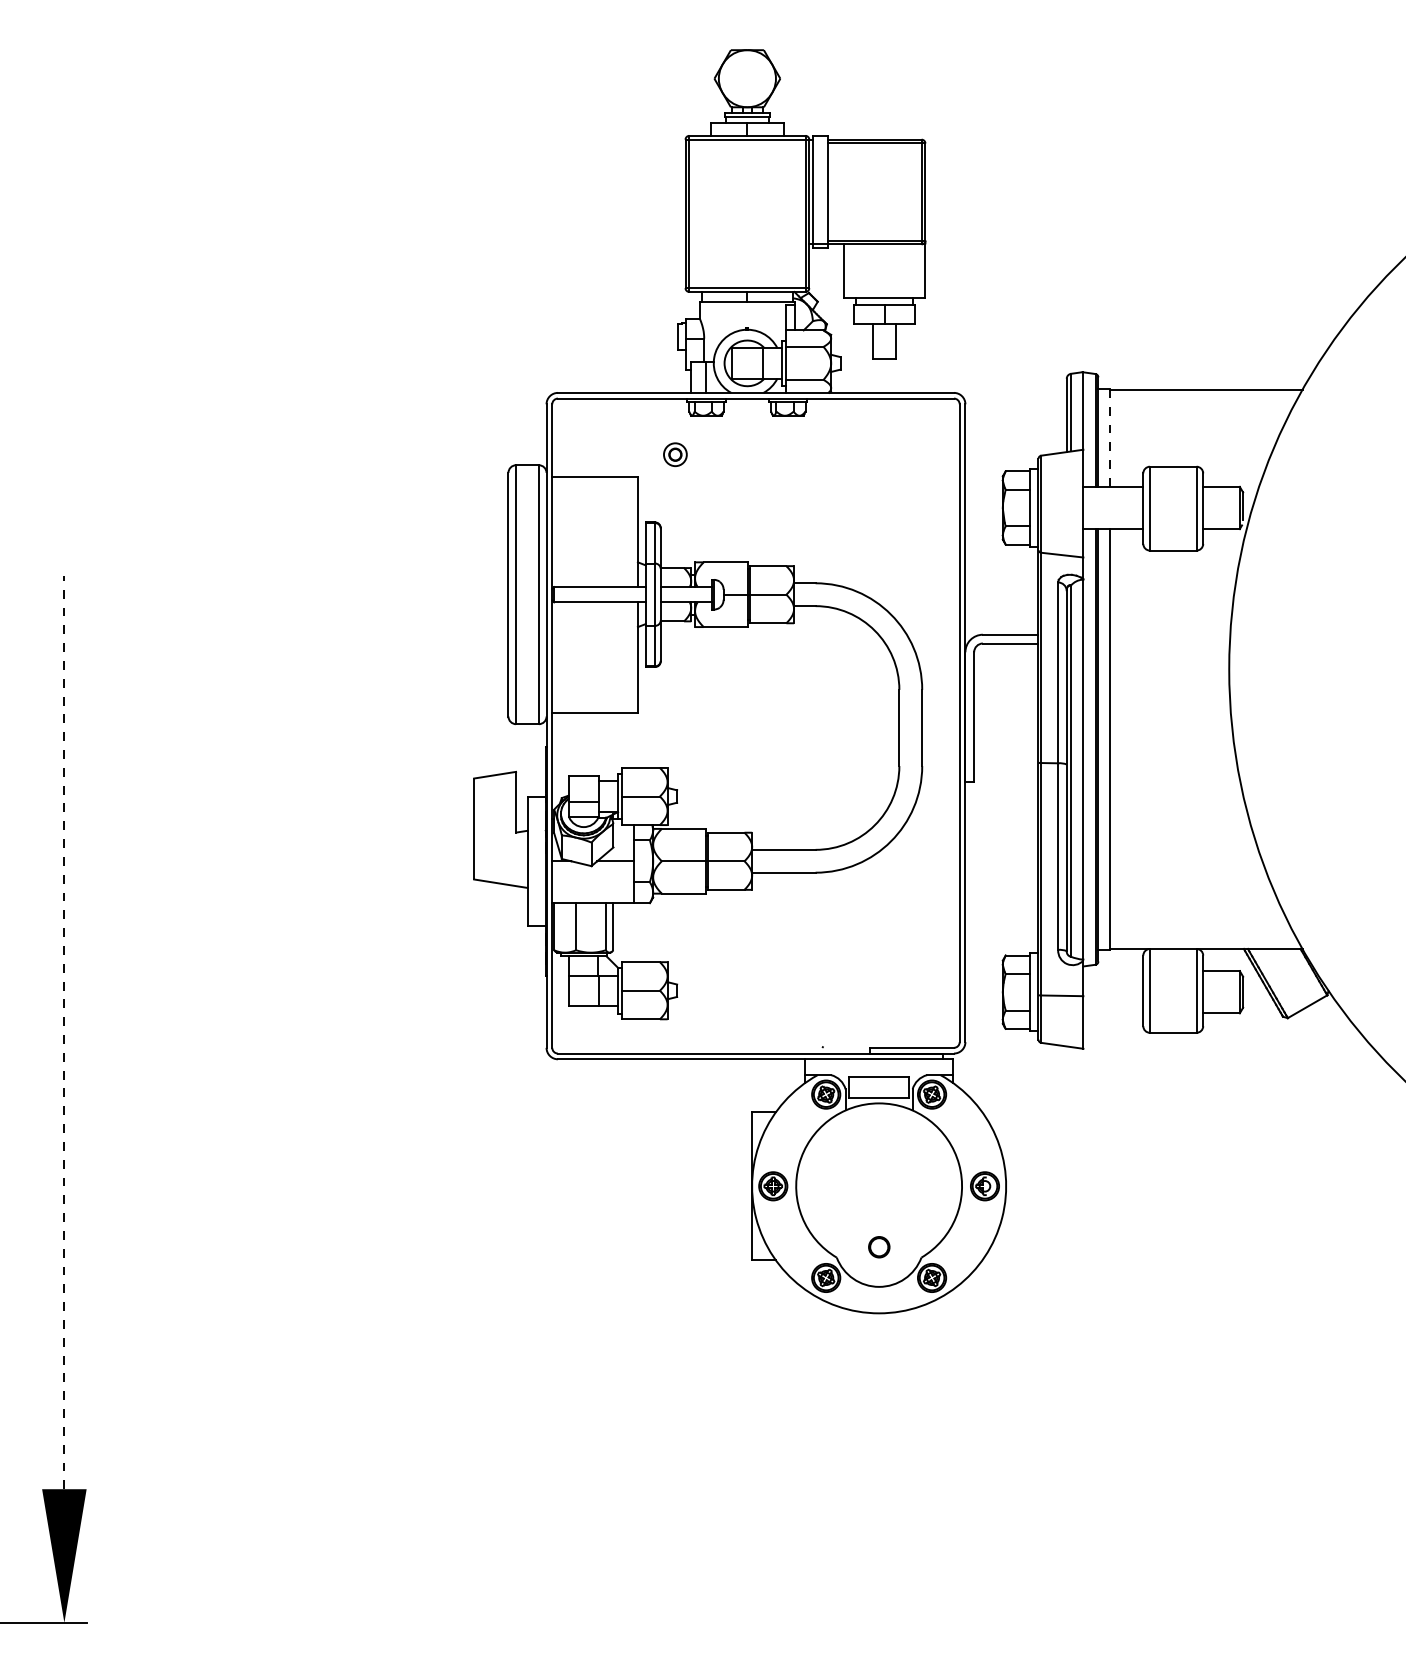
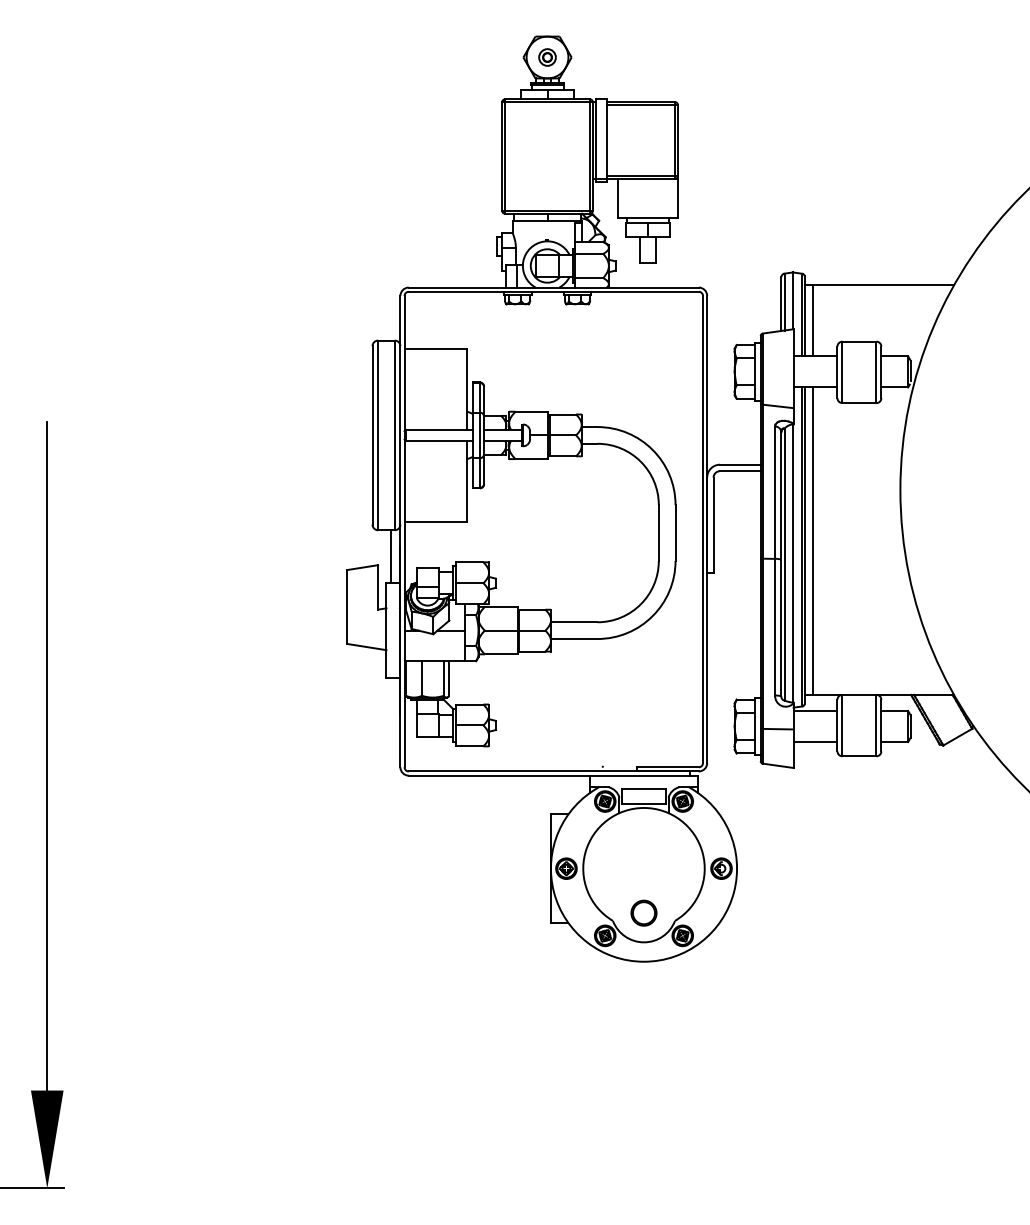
line: (1110, 437) -> (813, 320), dashed -> solid
part: (675, 454) -> (547, 57), moved
line: (533, 760) -> (390, 556), added
line: (1113, 971) -> (815, 711), added
line: (1113, 1013) -> (815, 742), added
line: (64, 1032) -> (47, 756), dashed -> solid
part: (879, 1247) -> (644, 913), size x1.67

